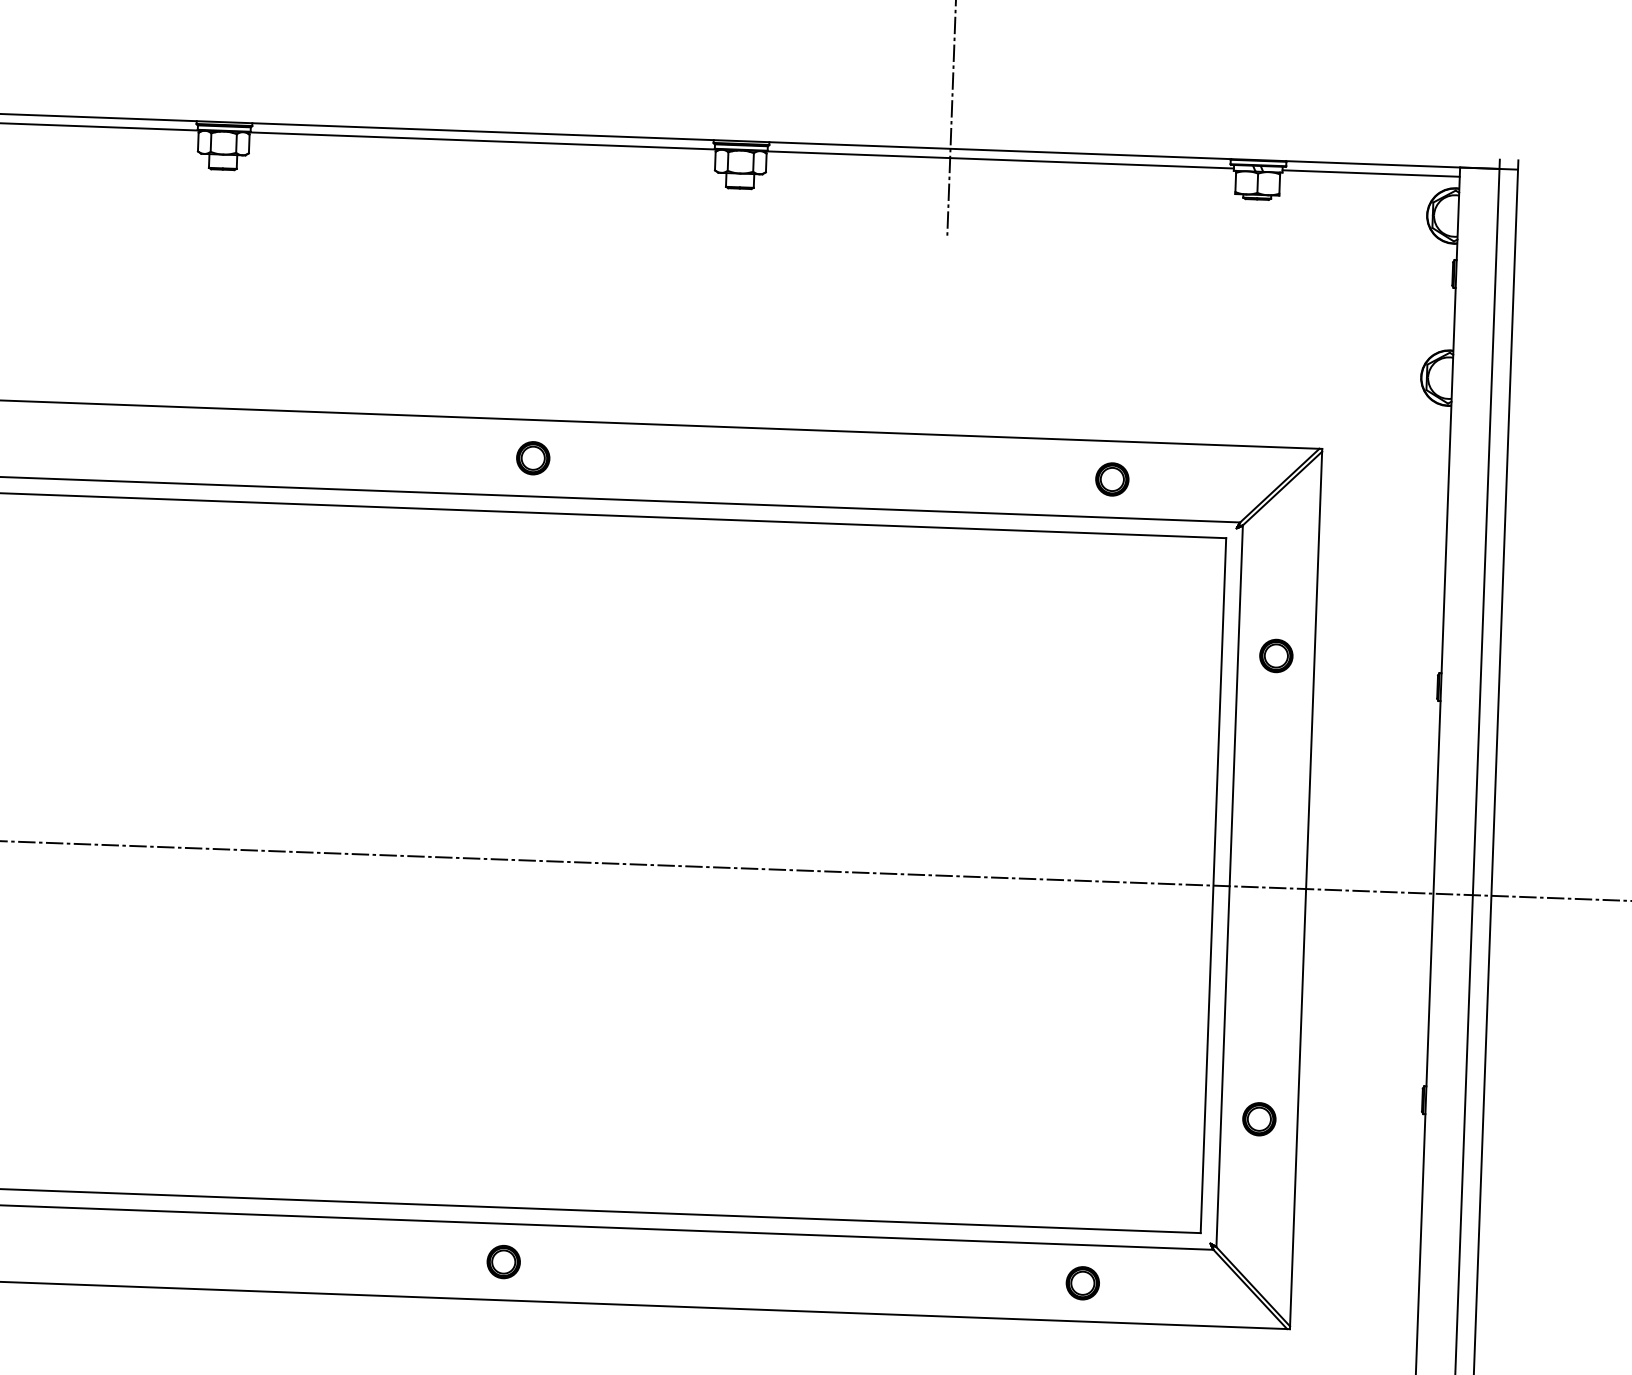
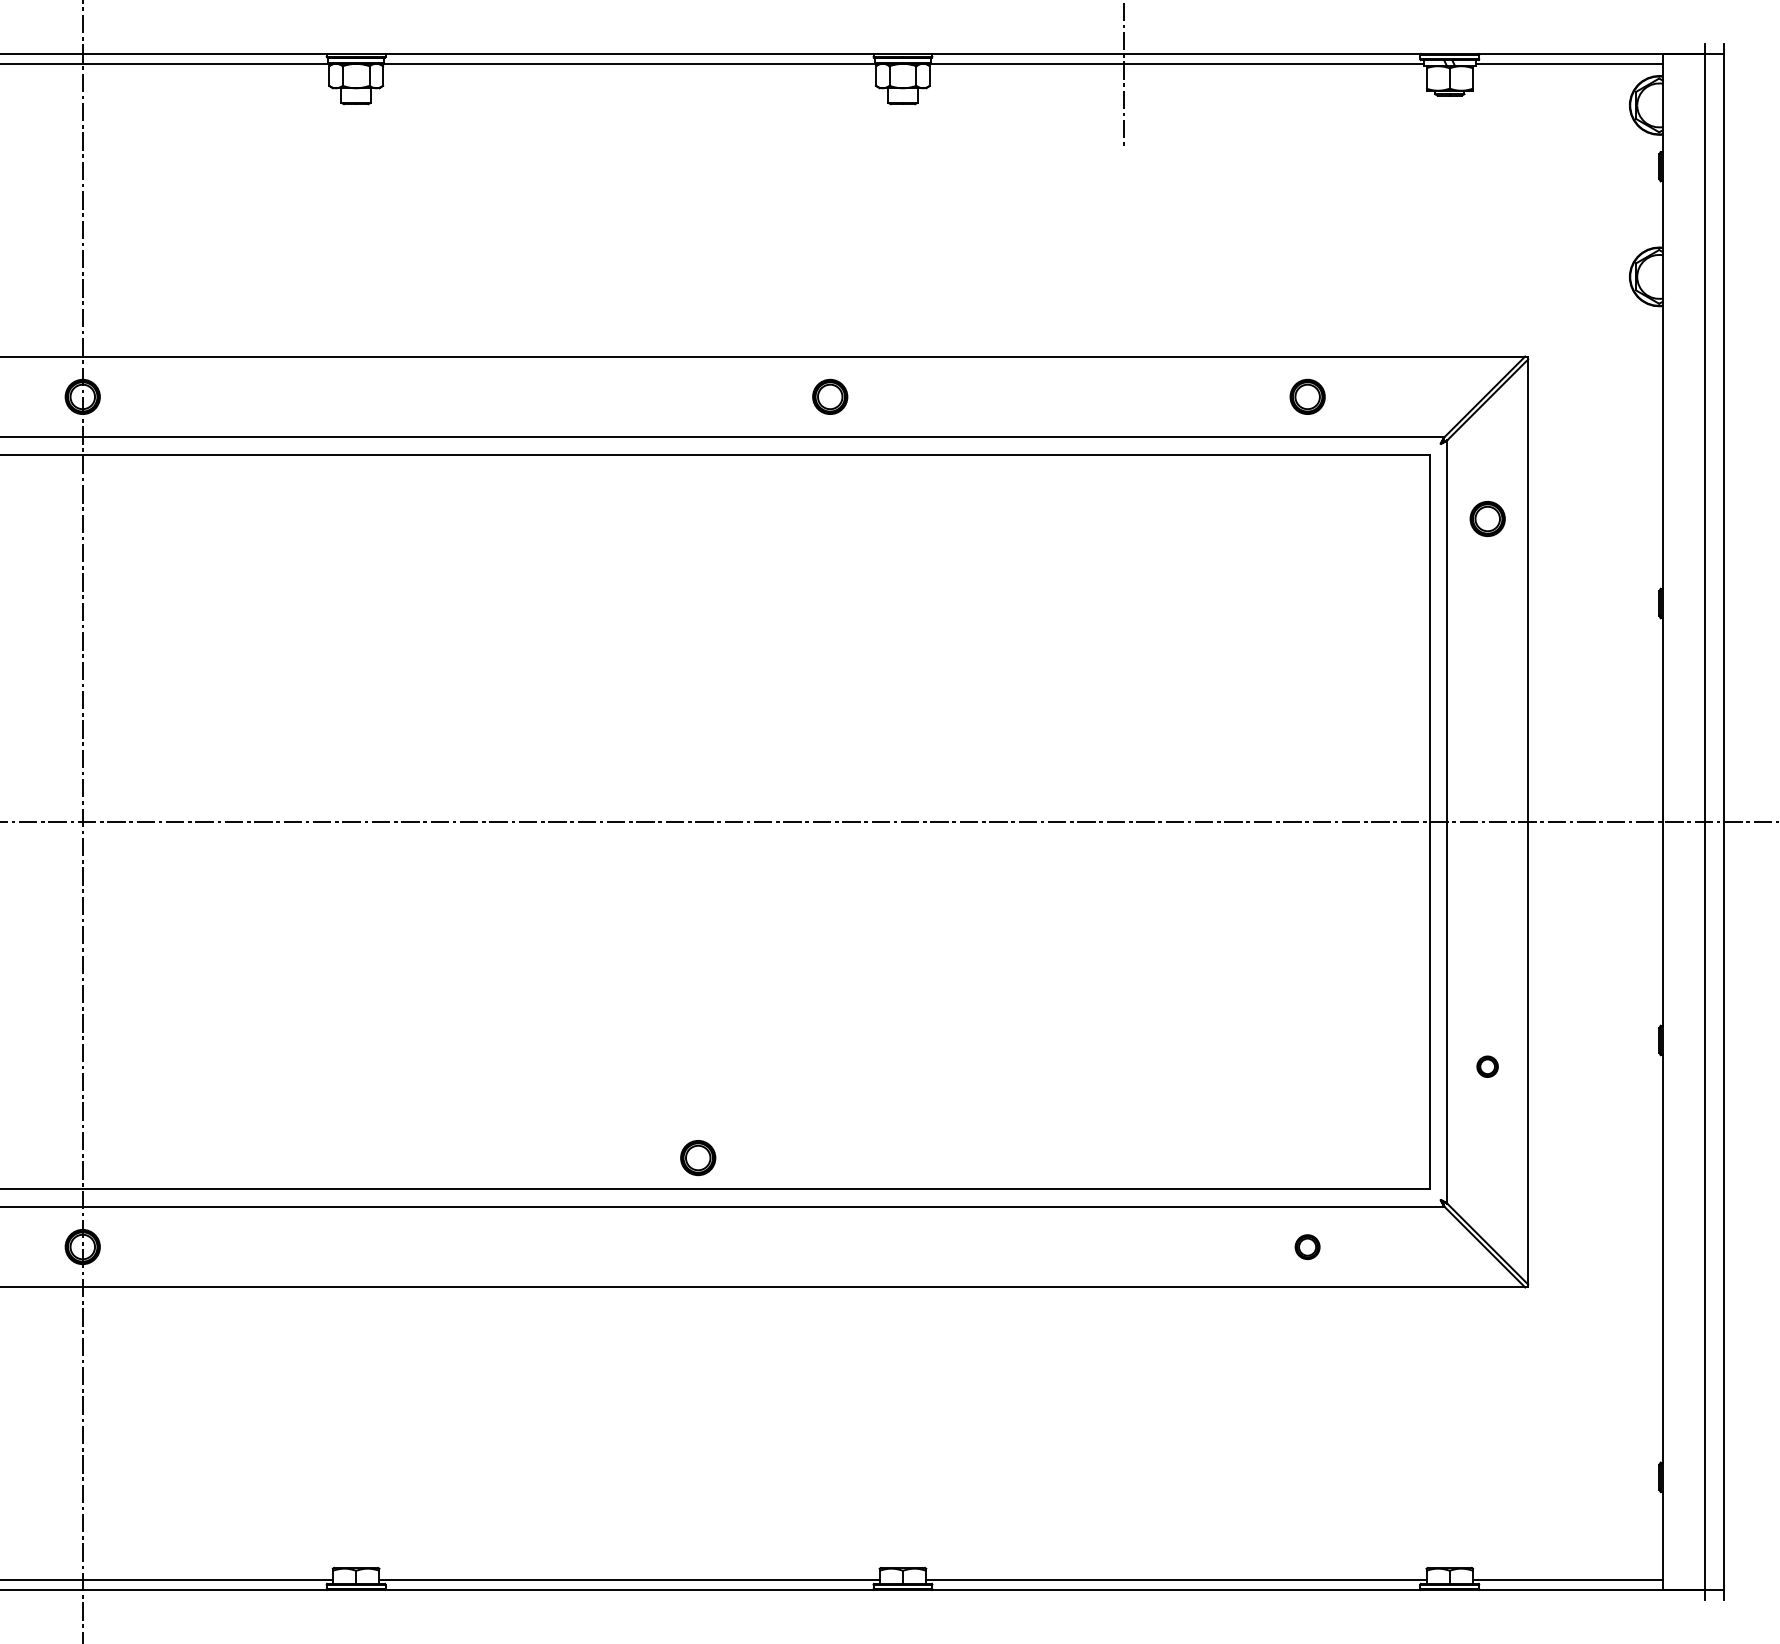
part: (533, 457) -> (830, 396), moved
part: (1276, 655) -> (1487, 518), moved
part: (1259, 1118) -> (1487, 1066), size x0.6
part: (504, 1262) -> (698, 1158), moved
part: (1082, 1283) -> (1307, 1247), size x0.7

